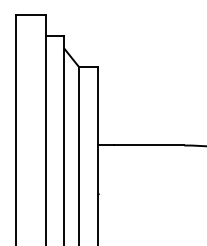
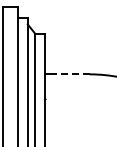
line: (147, 145) -> (70, 74), solid -> dashed

